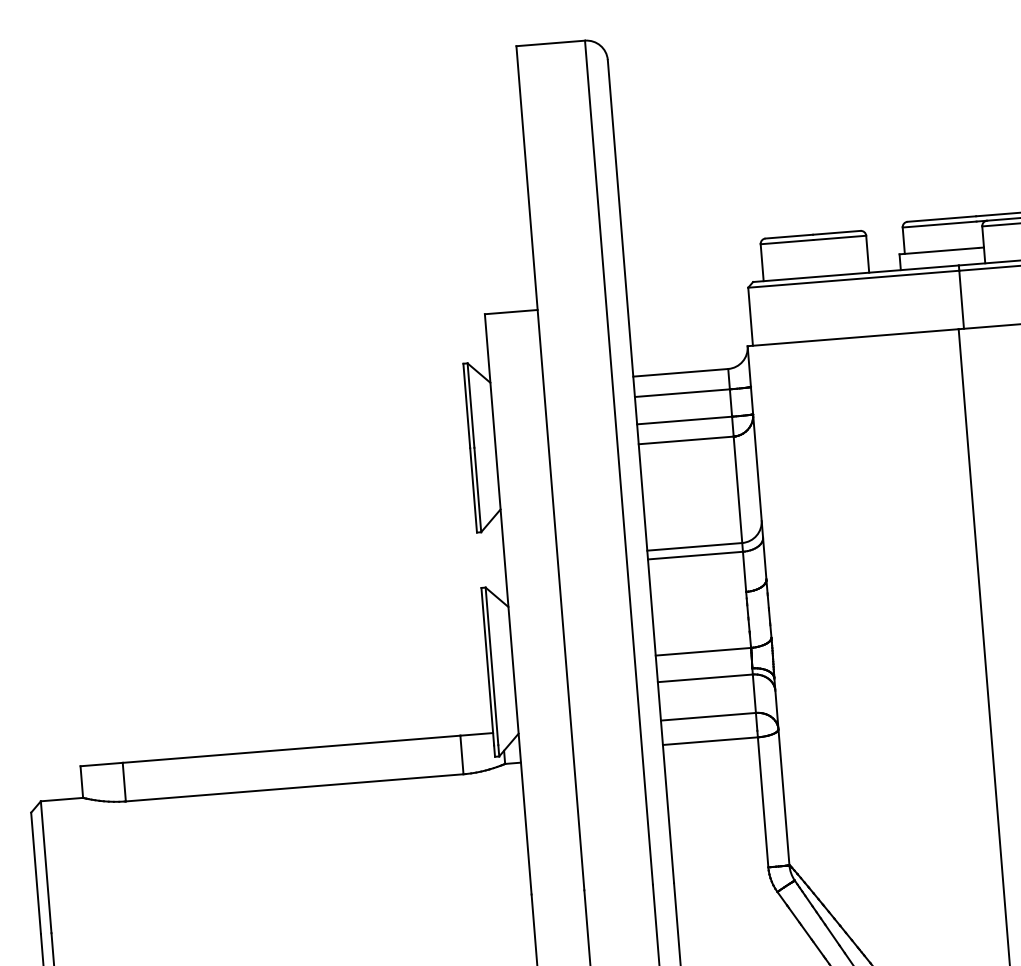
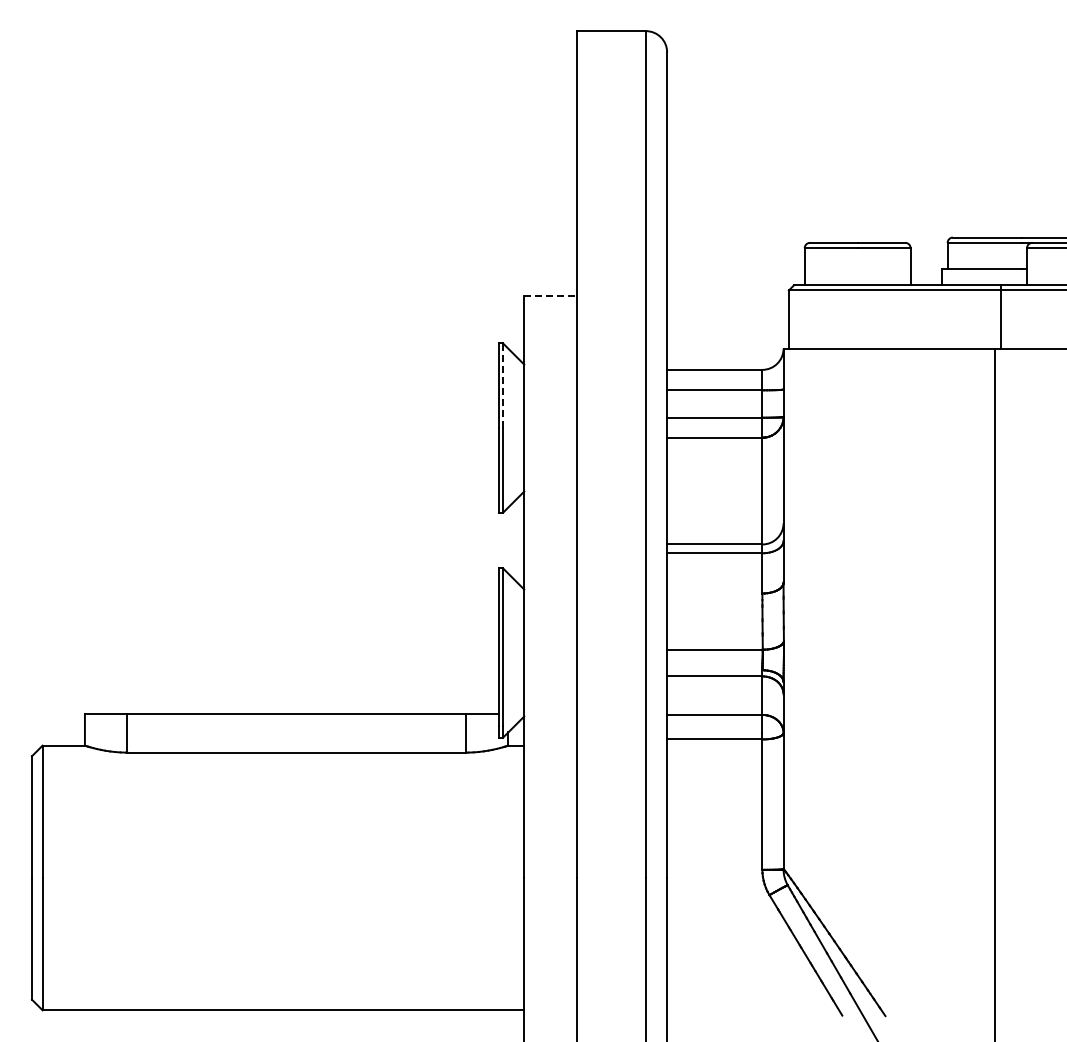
line: (512, 311) -> (551, 295), solid -> dashed
line: (471, 405) -> (503, 385), solid -> dashed

